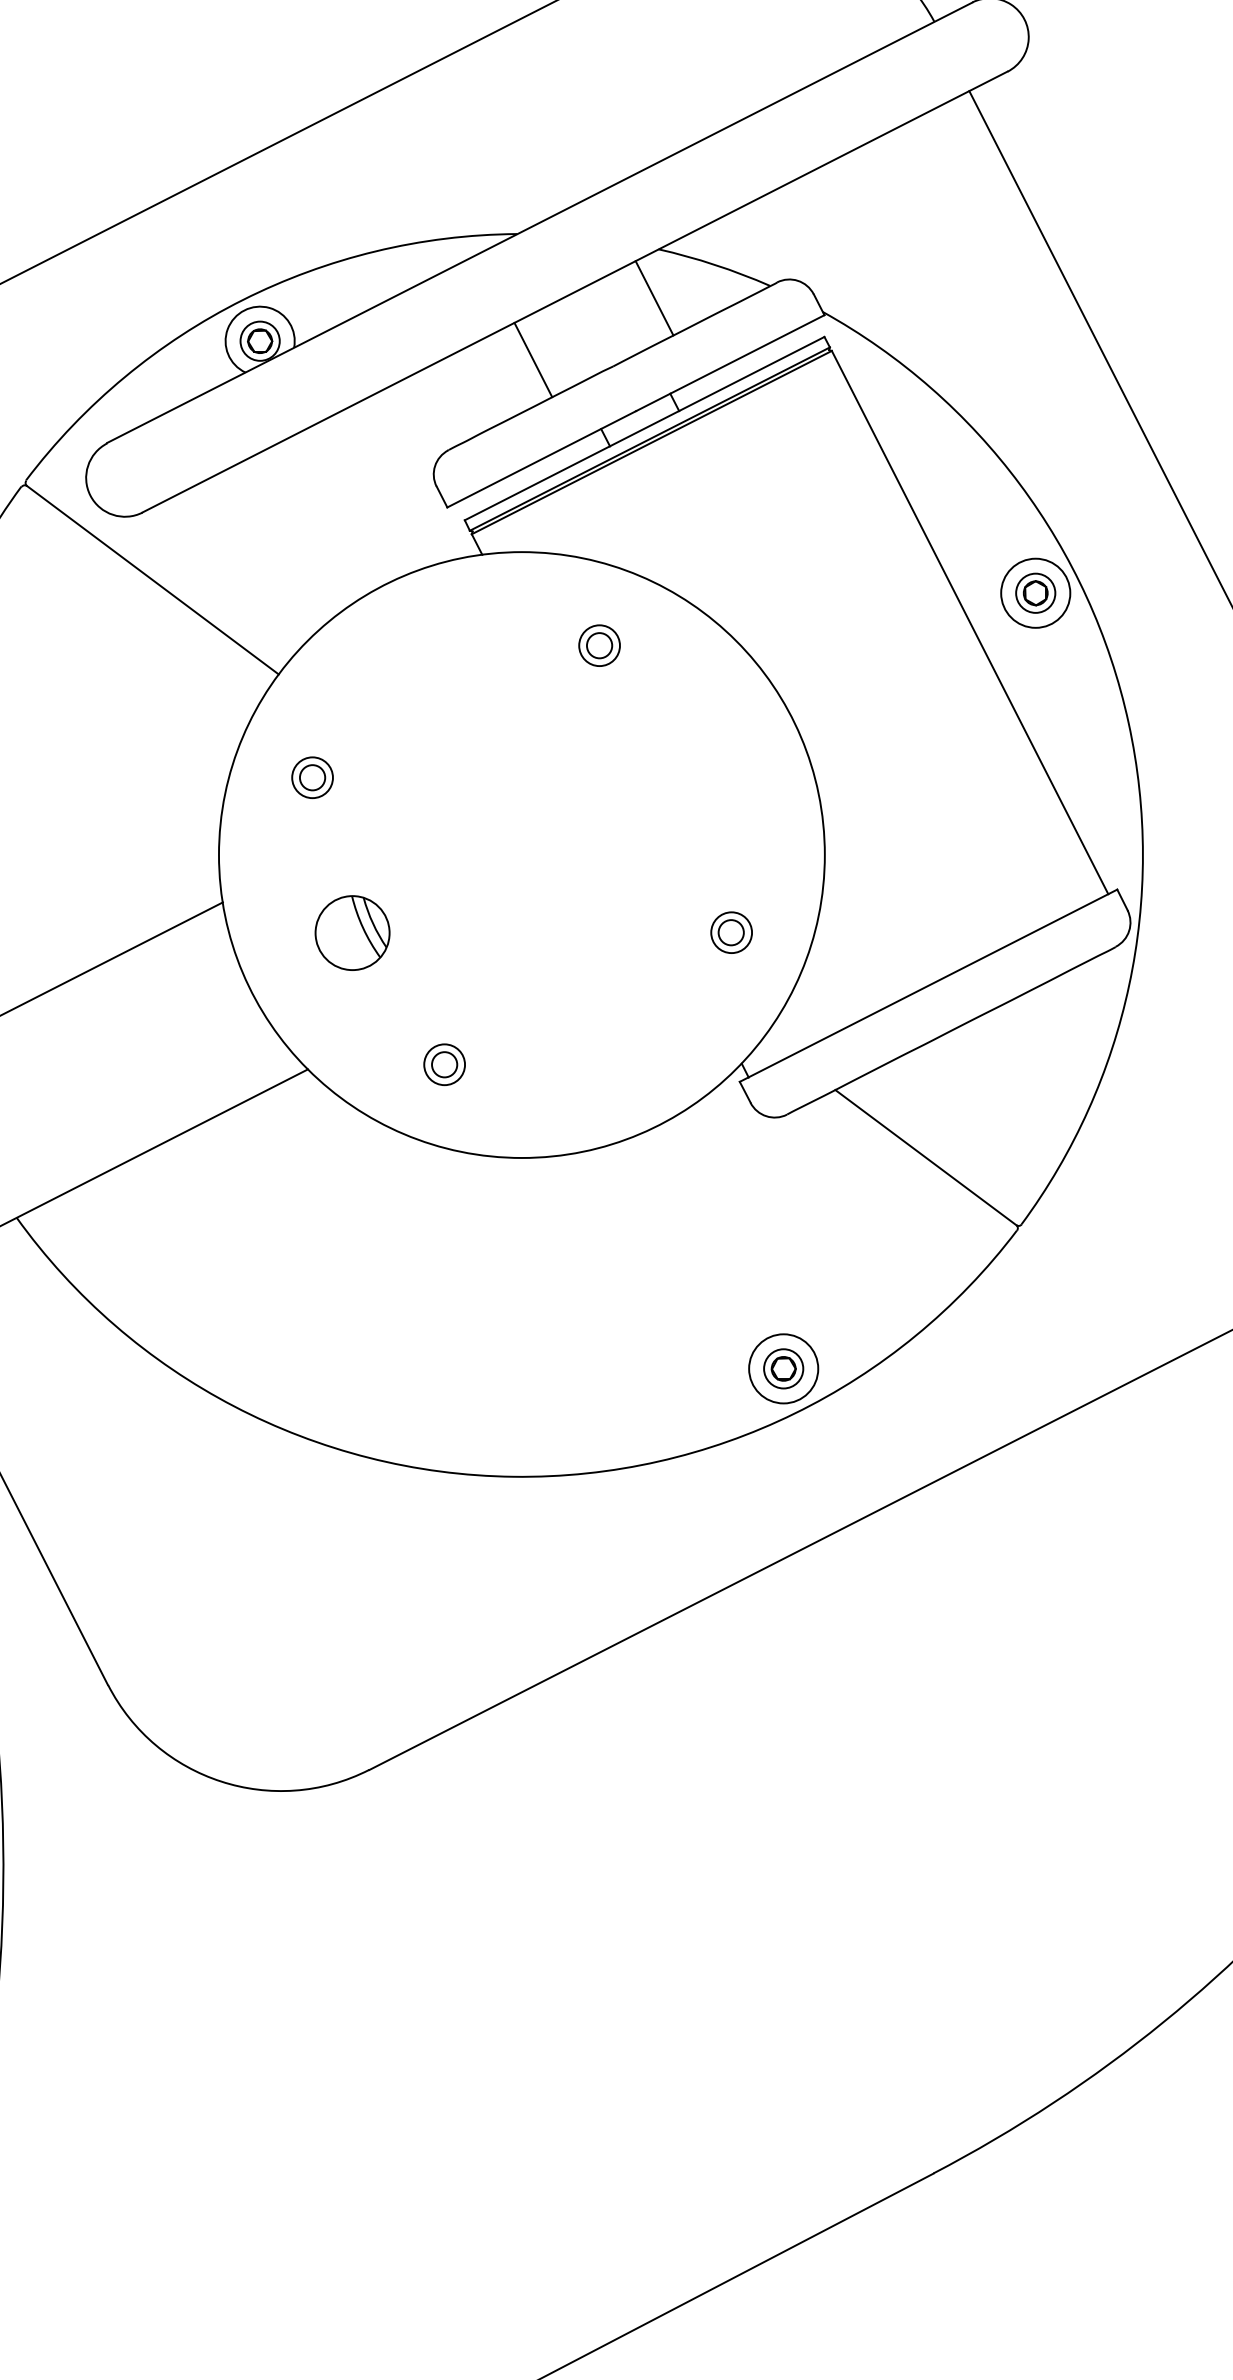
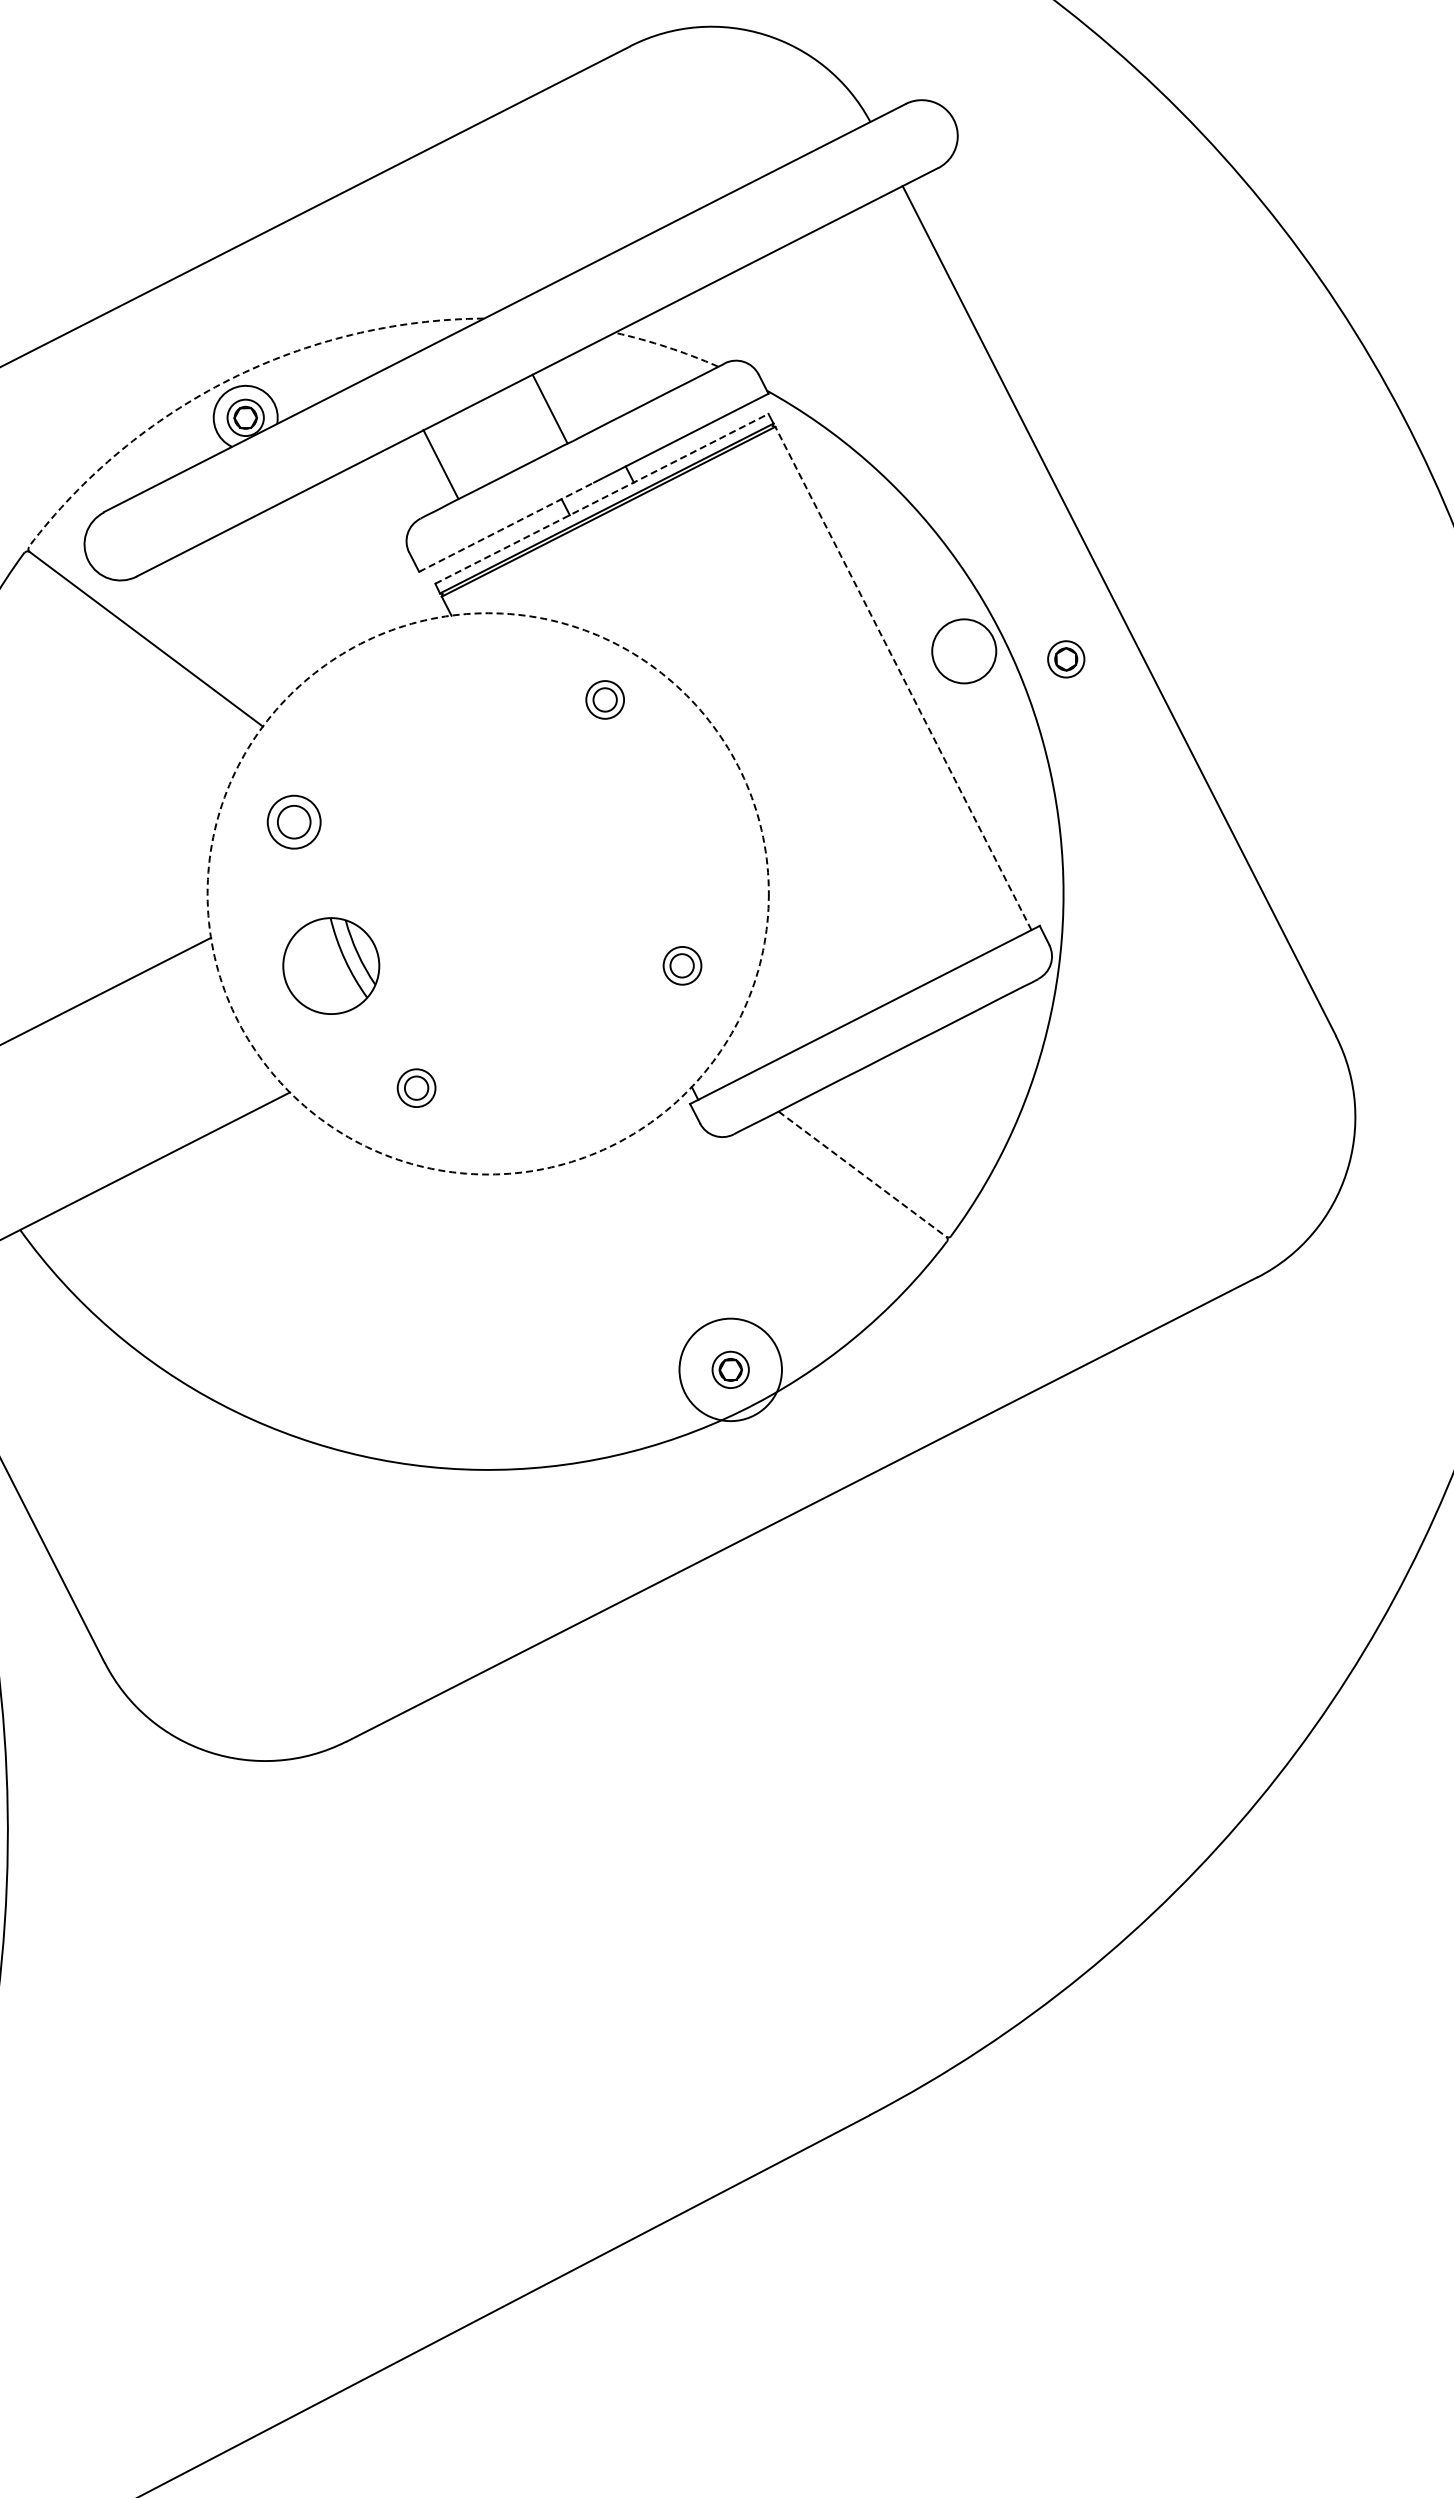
arc: (715, 265) -> (667, 347), solid -> dashed
line: (653, 297) -> (549, 408), moved
arc: (242, 299) -> (229, 379), solid -> dashed
line: (533, 359) -> (440, 463), moved
line: (644, 428) -> (601, 498), solid -> dashed
line: (542, 459) -> (507, 527), solid -> dashed
part: (1036, 593) -> (1066, 659), moved
line: (970, 622) -> (903, 678), solid -> dashed
part: (598, 645) -> (604, 699), moved
part: (312, 777) -> (294, 822), size x1.4
circle: (521, 854) -> (487, 893), solid -> dashed
part: (352, 933) -> (331, 966), size x1.4
line: (925, 1157) -> (862, 1174), solid -> dashed
circle: (783, 1368) -> (730, 1369), size x1.6

